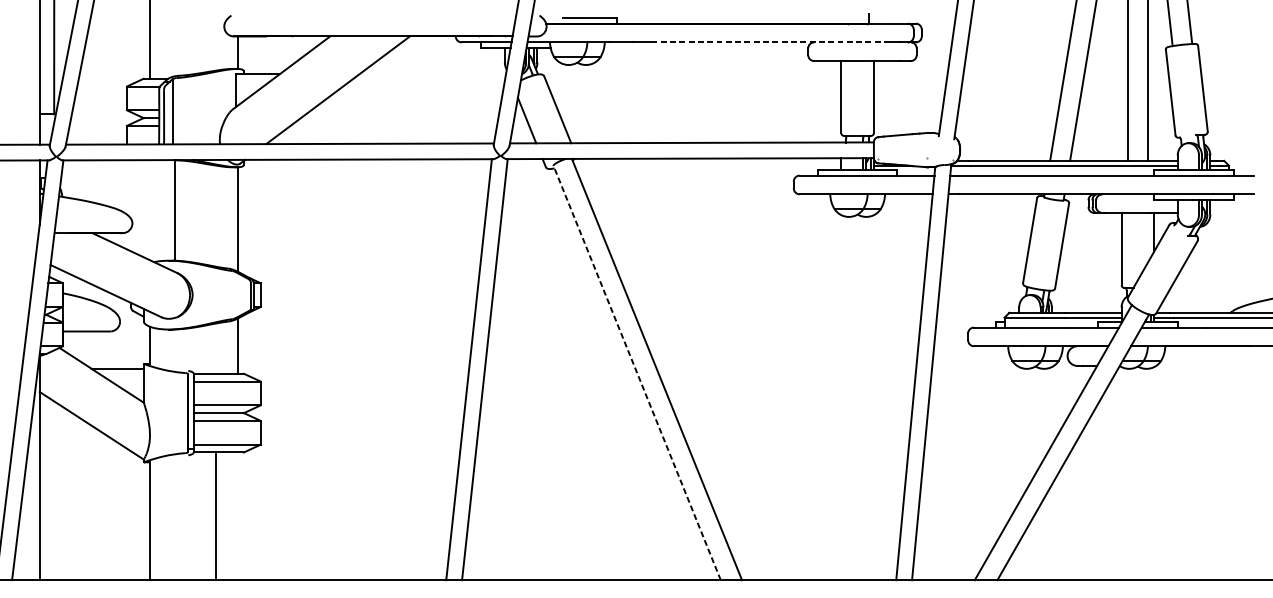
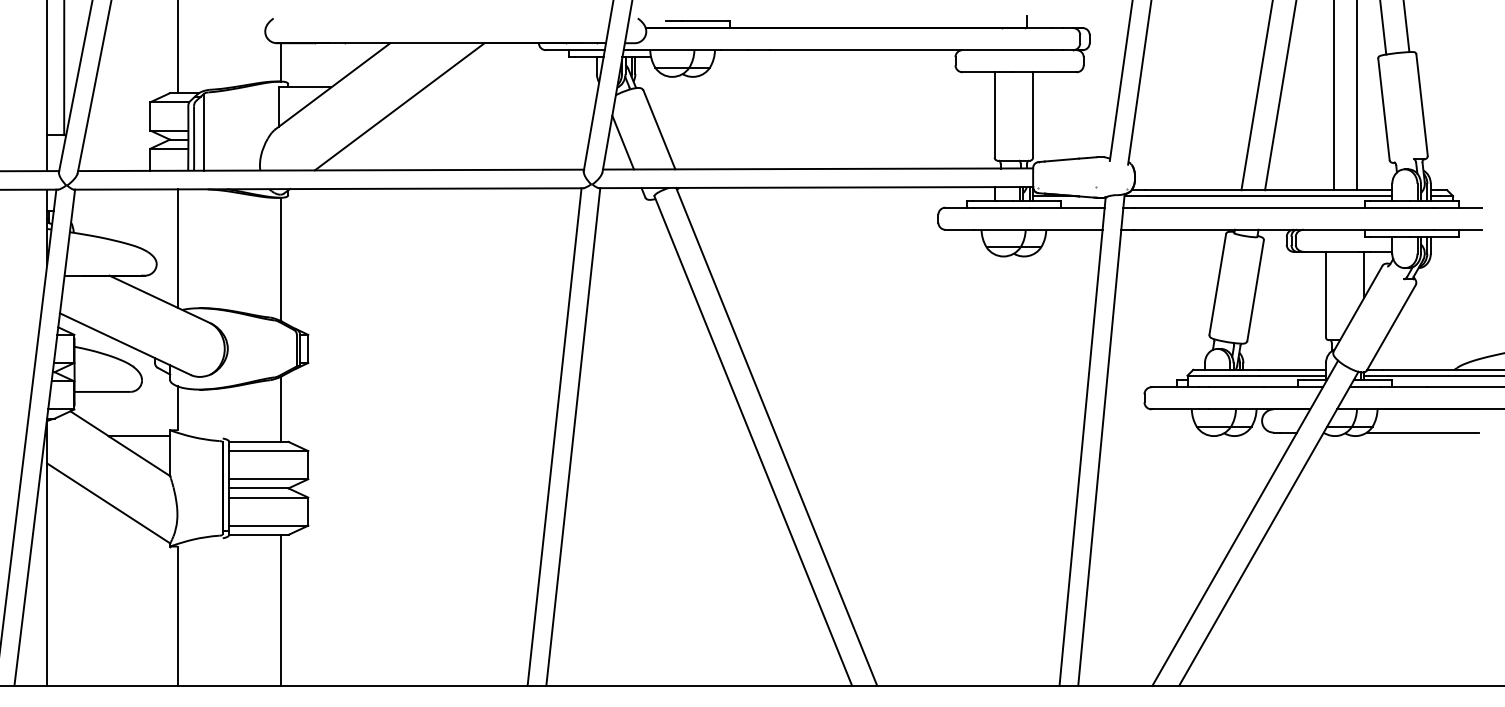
line: (770, 42) -> (910, 50), dashed -> solid
line: (174, 210) -> (177, 248), moved
line: (1203, 365) -> (1422, 432), added
line: (637, 372) -> (753, 440), dashed -> solid
line: (216, 515) -> (280, 609), moved

